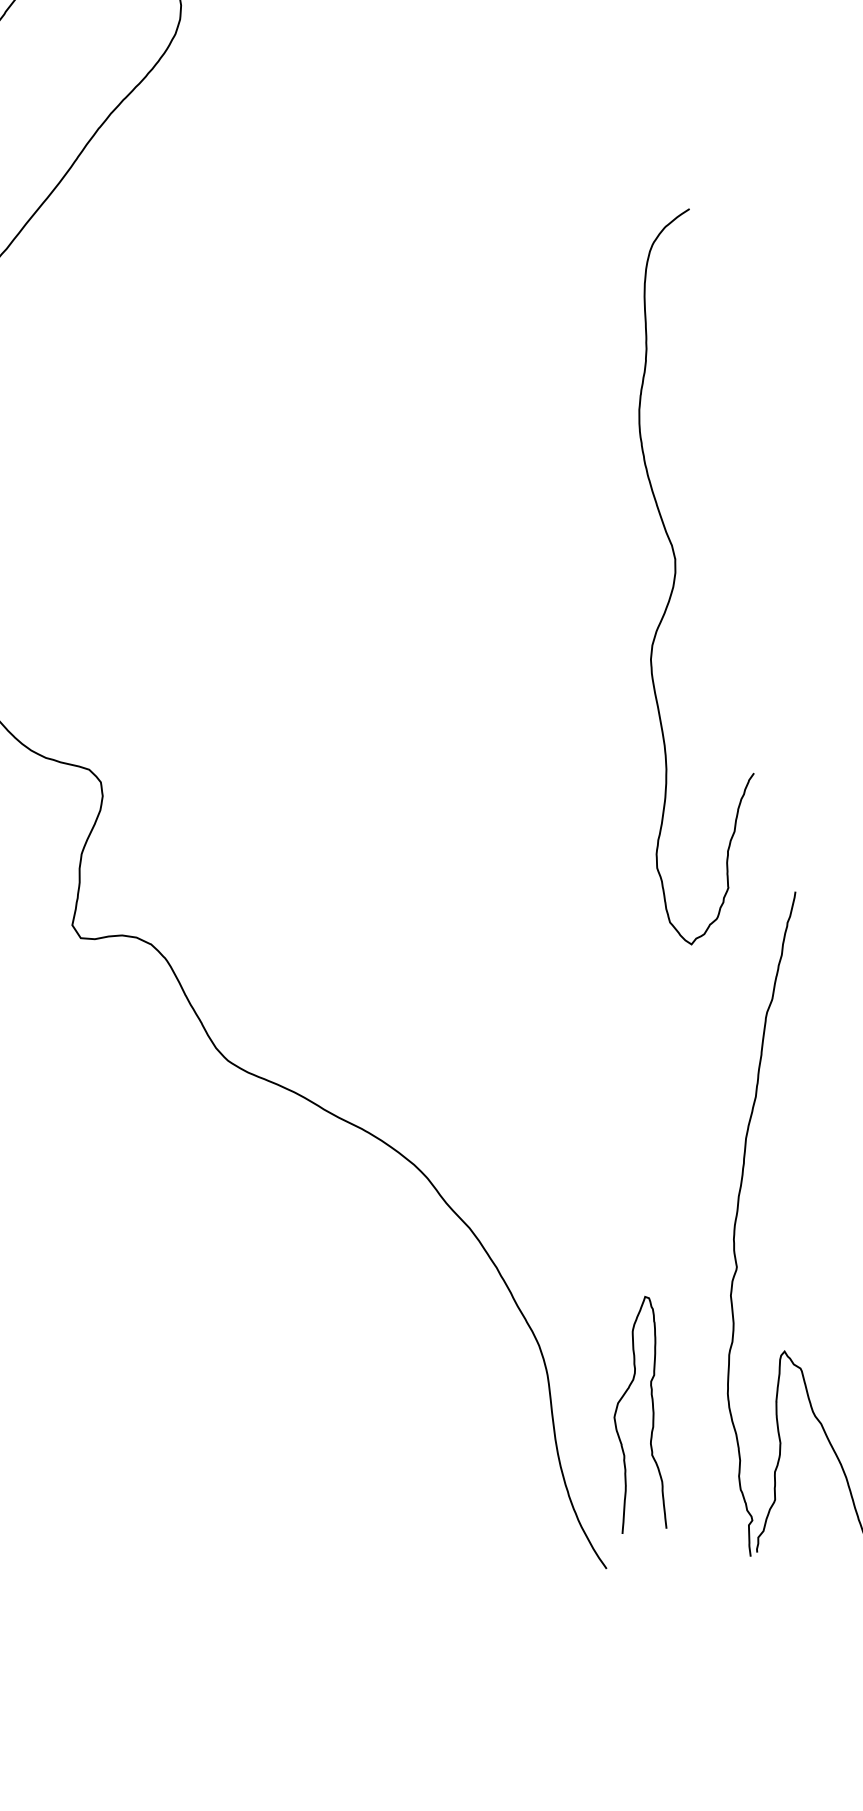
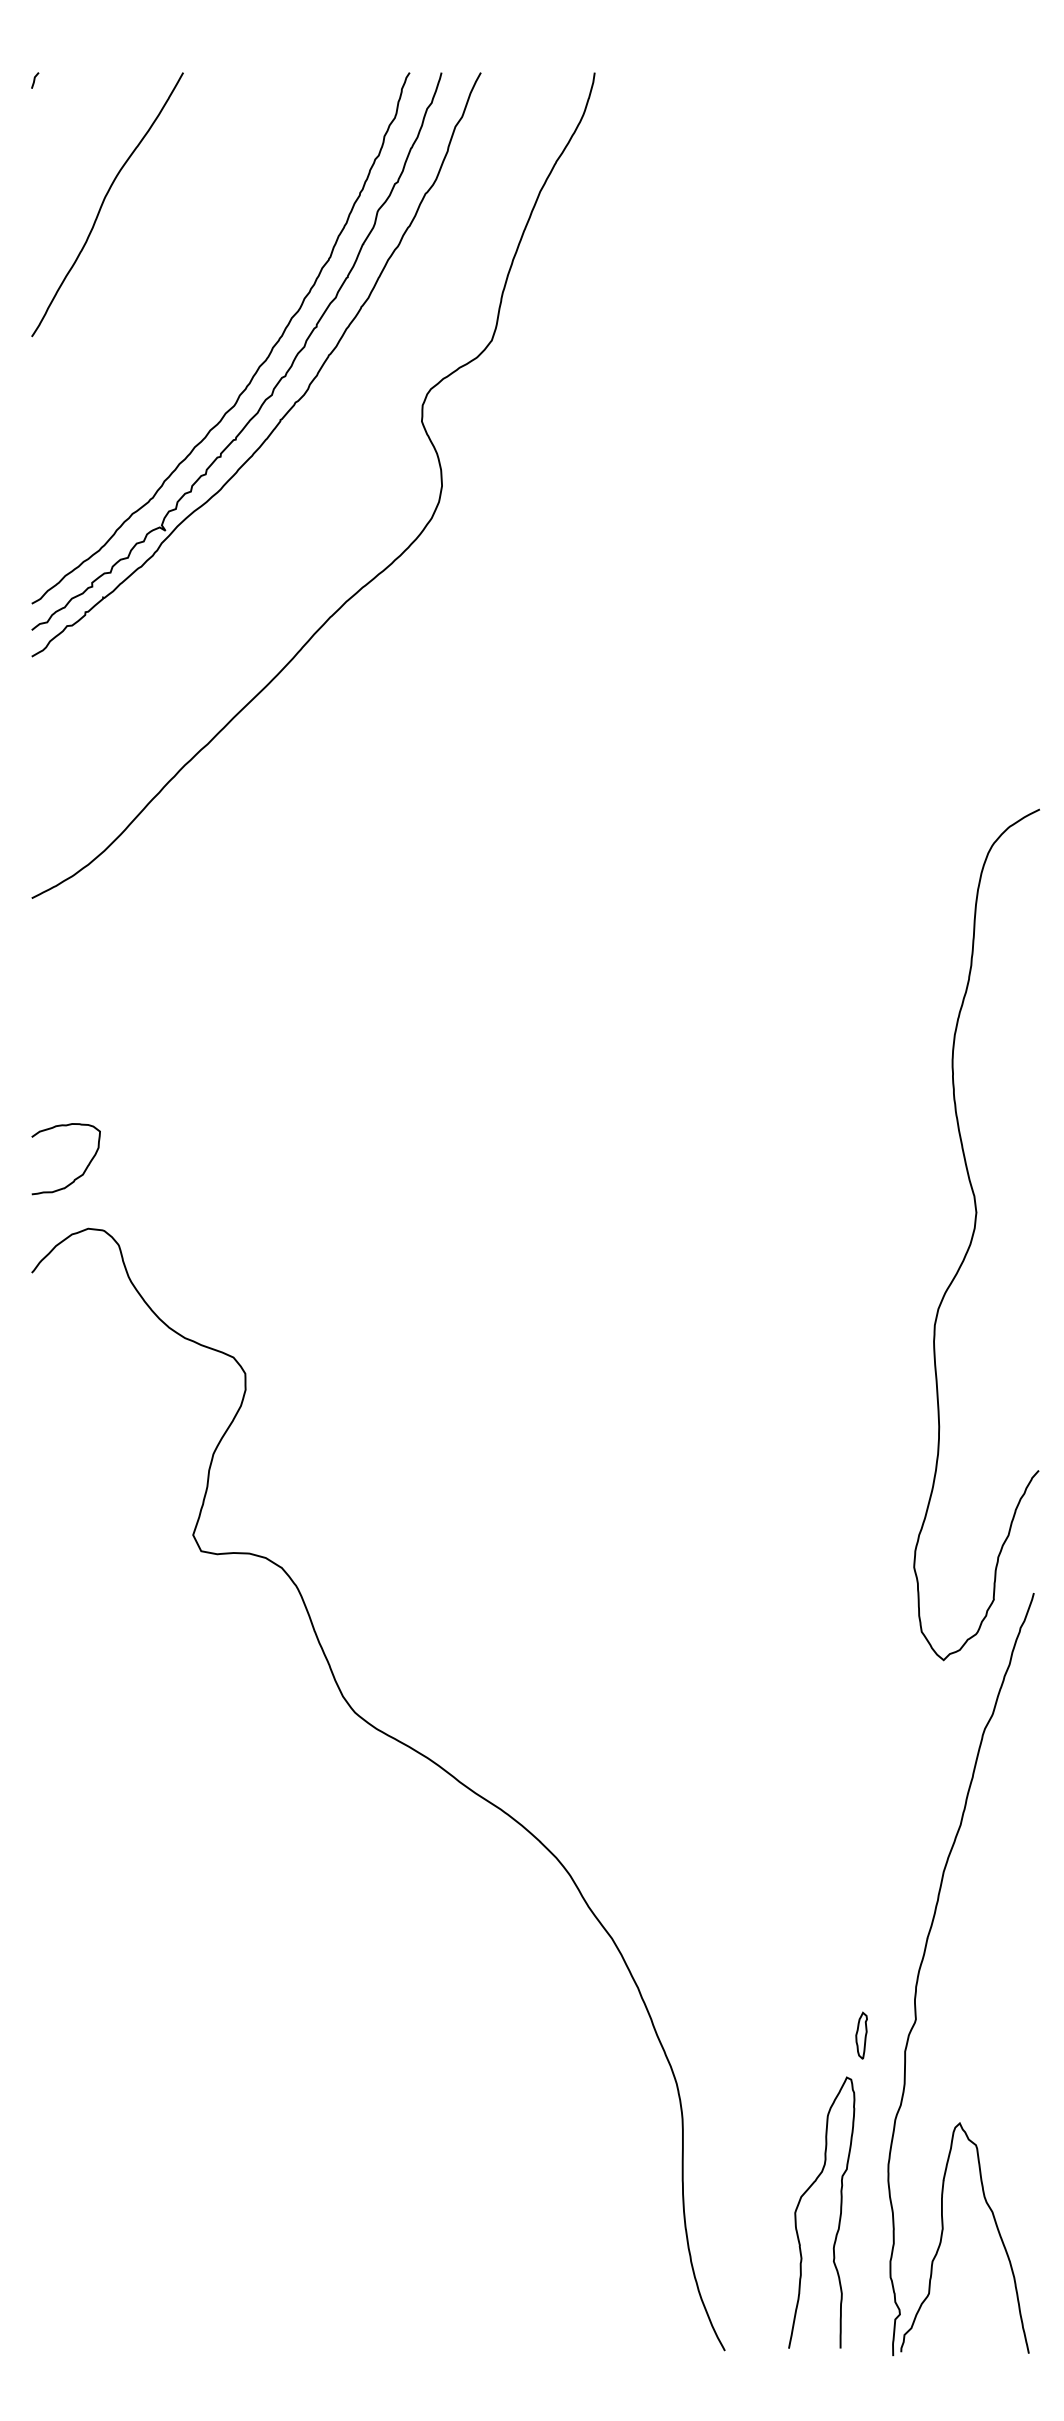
curve: (675, 577) -> (974, 1233), moved
part: (692, 1286) -> (861, 2035), added
curve: (652, 1415) -> (839, 2215), moved

